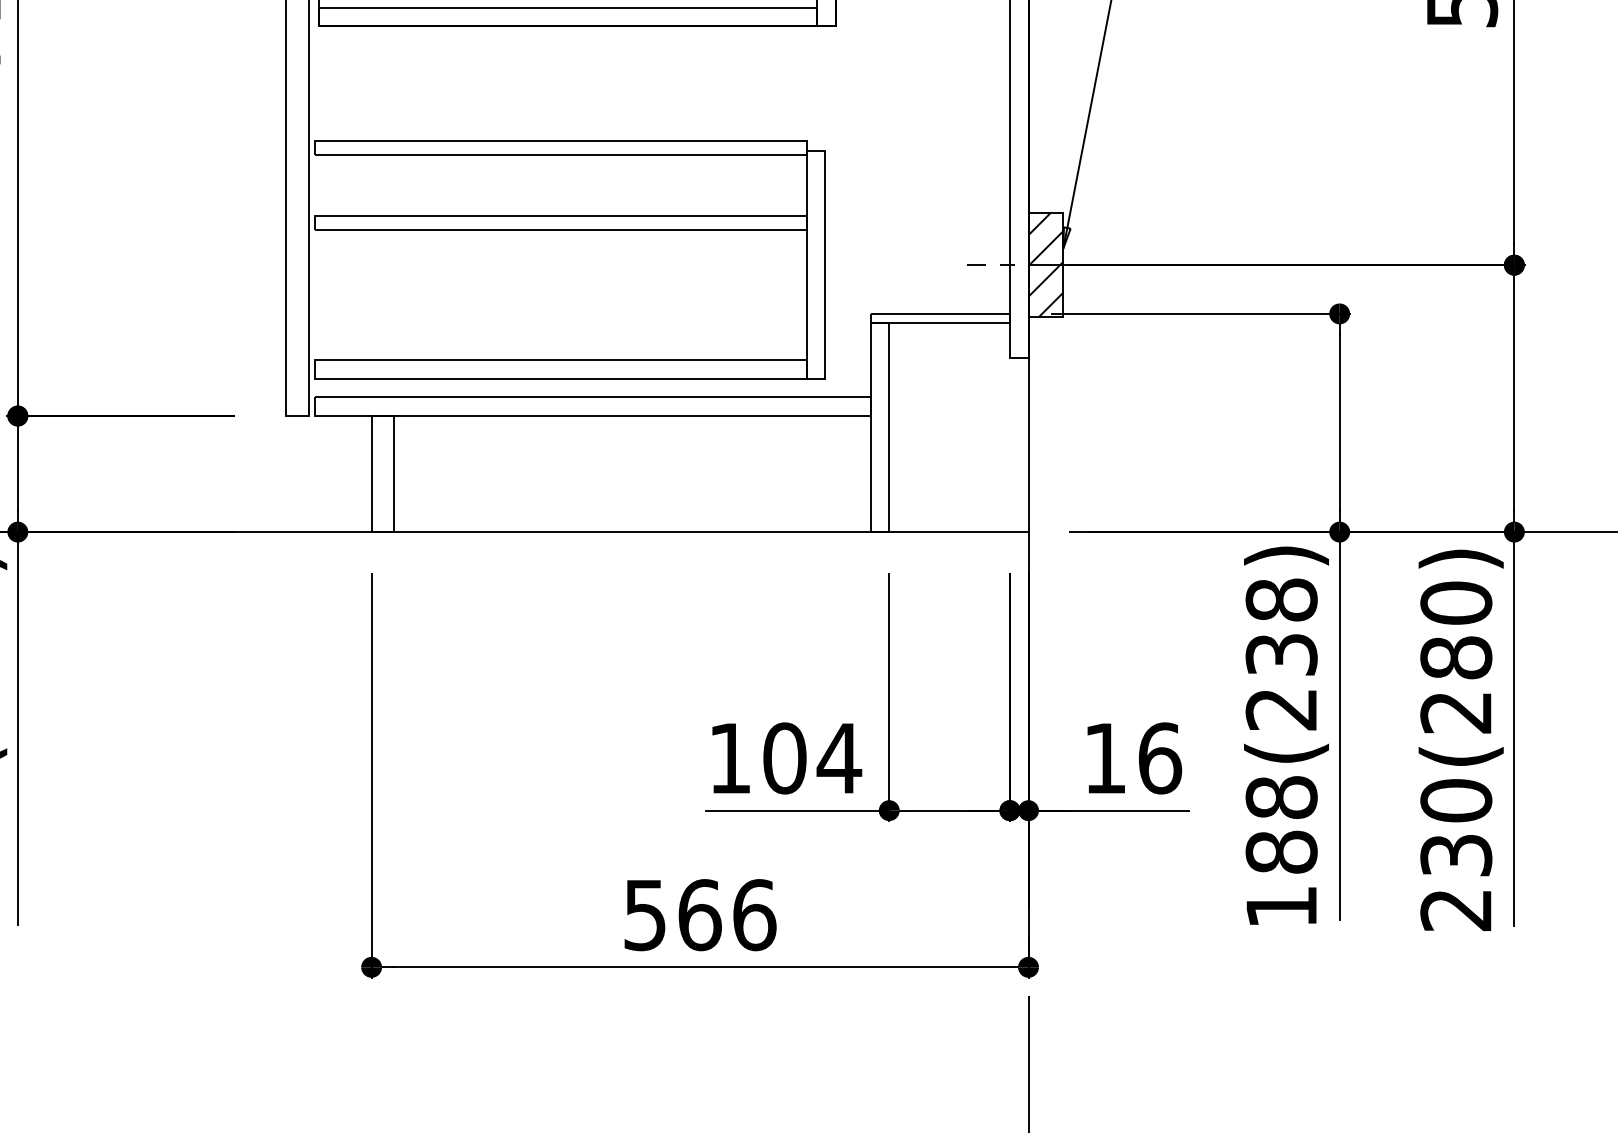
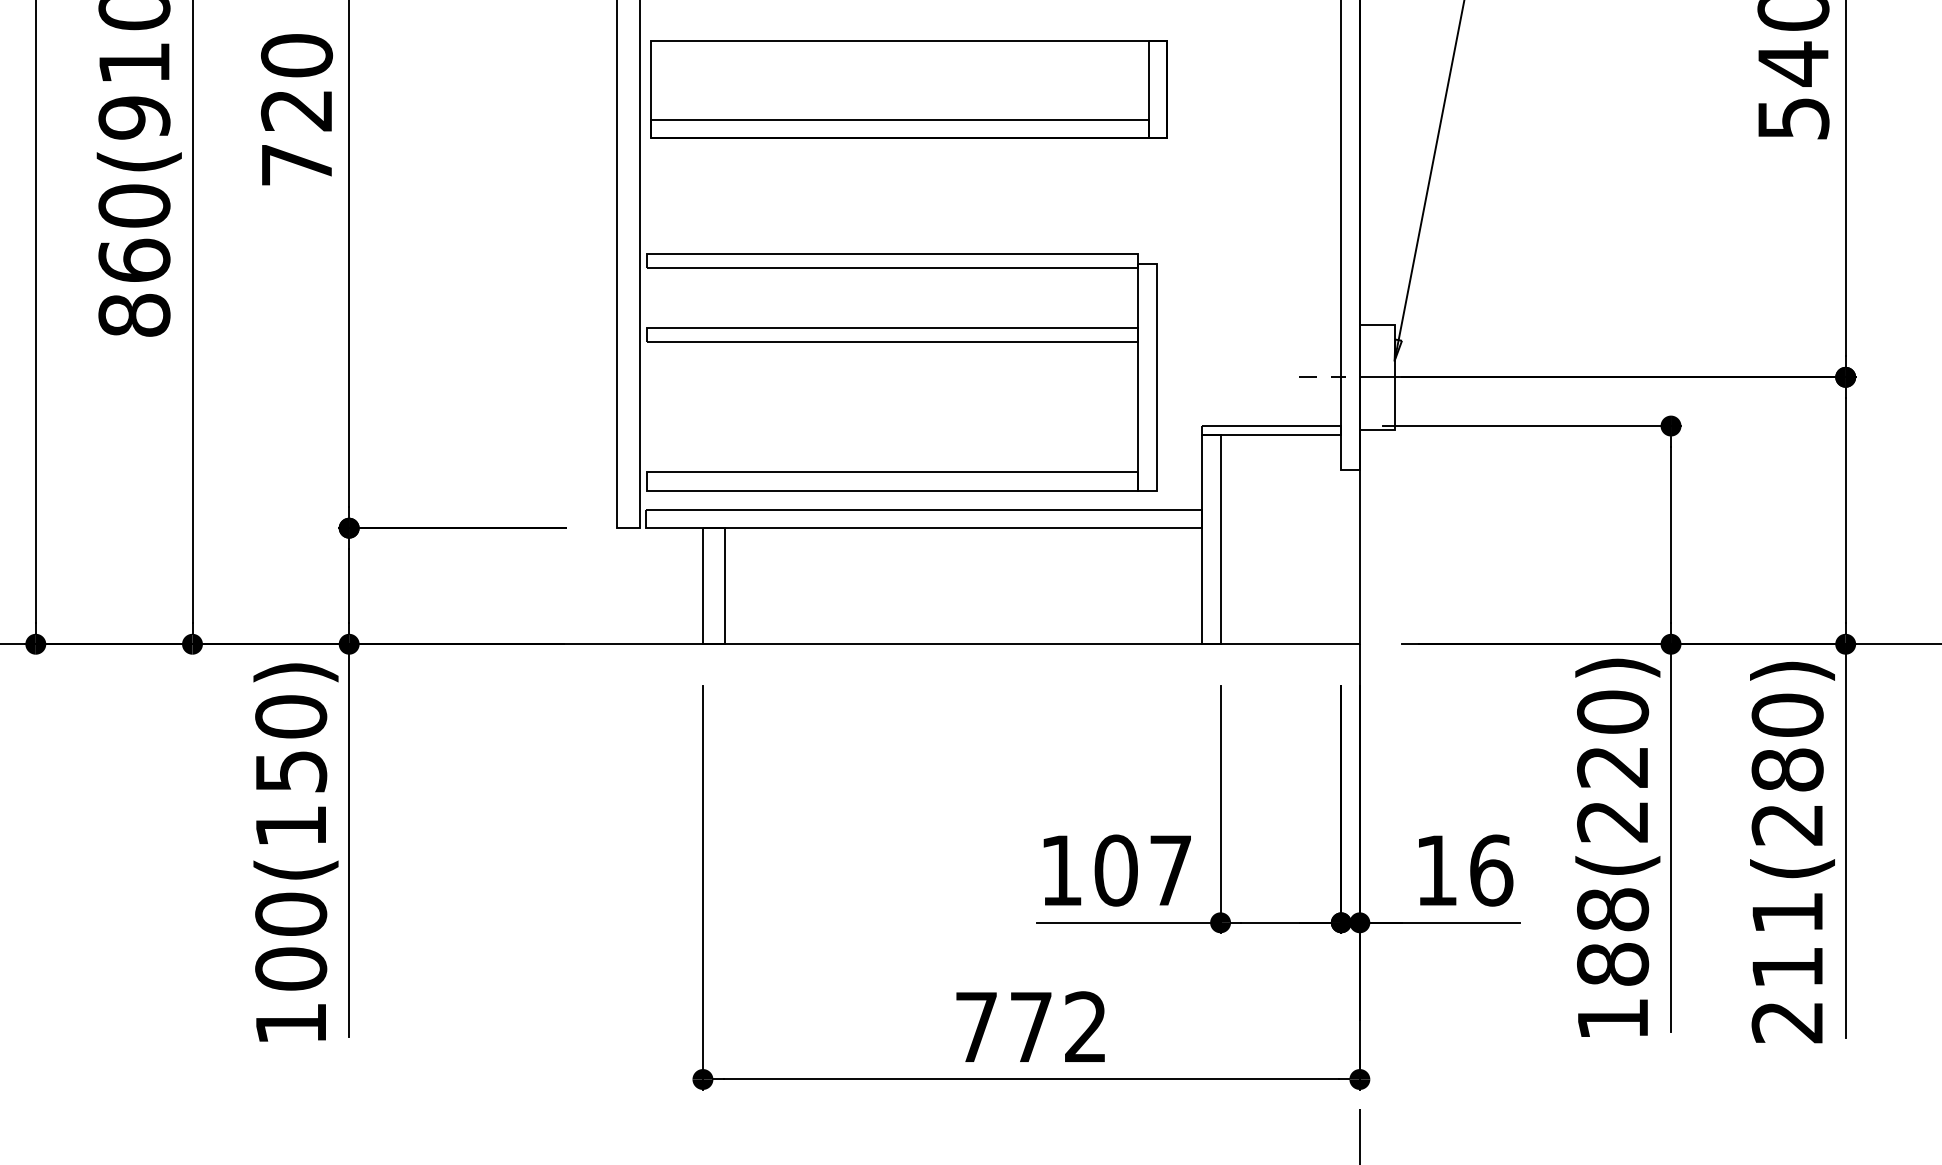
hatch: (1045, 265) -> (1376, 377), removed
text: (1282, 626) -> (1613, 738), 188(238) -> 188(220)
text: (839, 758) -> (1170, 870), 104 -> 107
text: (1456, 827) -> (1787, 939), 230(280) -> 211(280)
text: (700, 915) -> (1031, 1027), 566 -> 772

